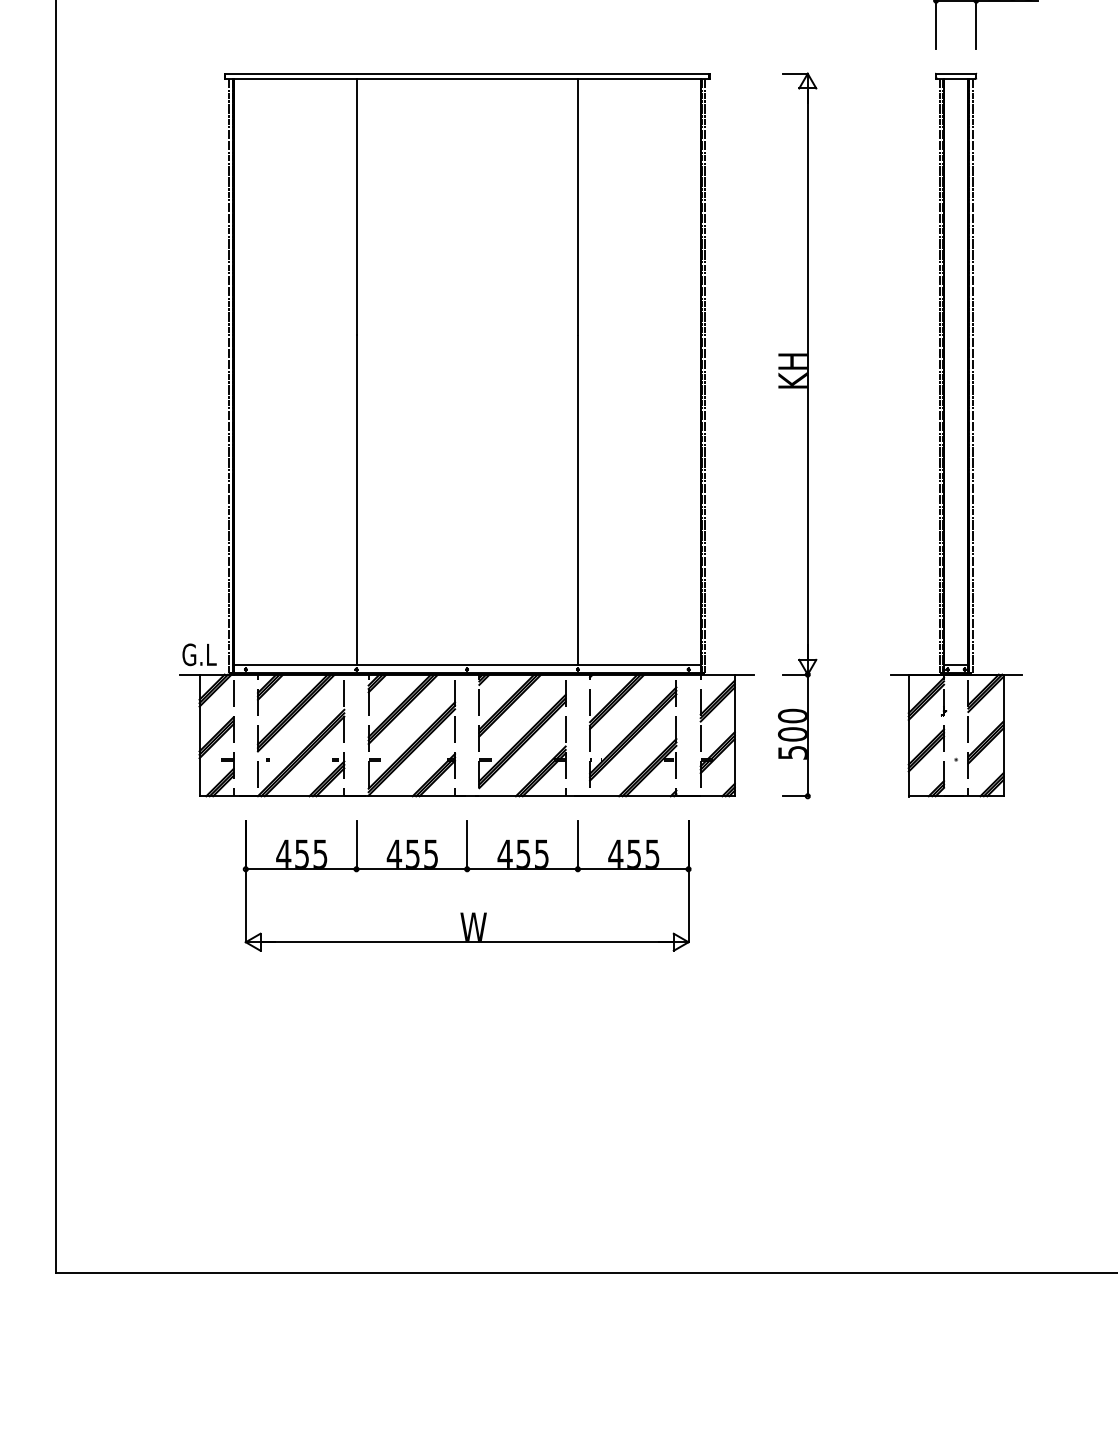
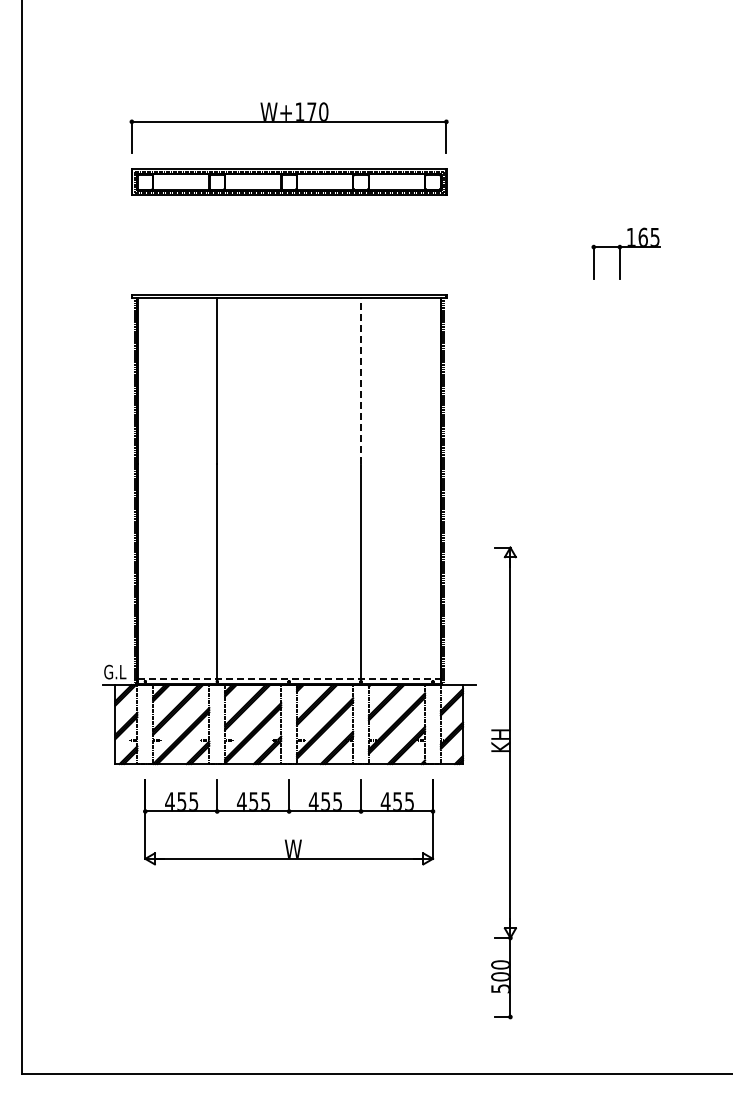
line: (578, 205) -> (361, 380), solid -> dashed
part: (797, 435) -> (503, 782), moved
part: (955, 435) -> (606, 529), removed
line: (467, 666) -> (289, 679), solid -> dashed

